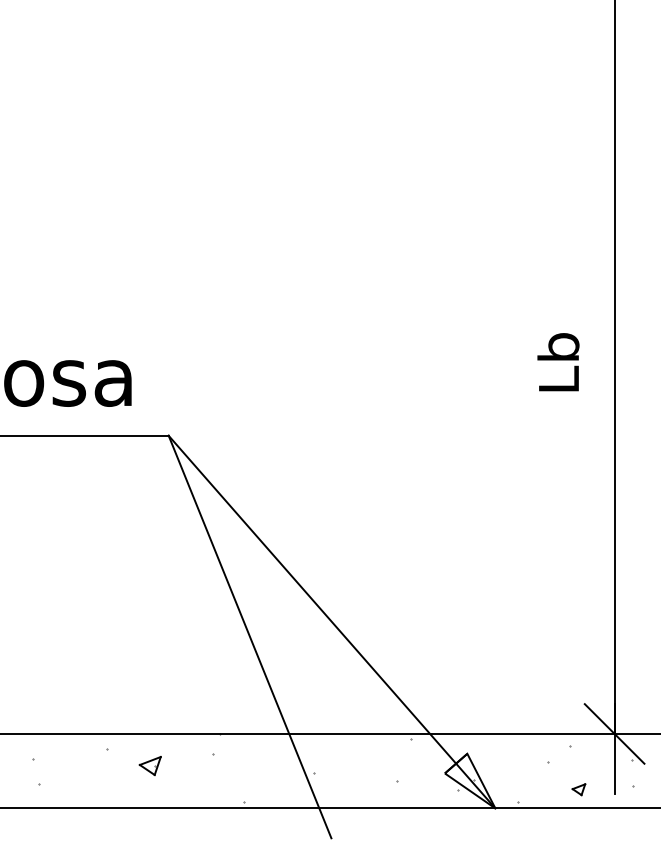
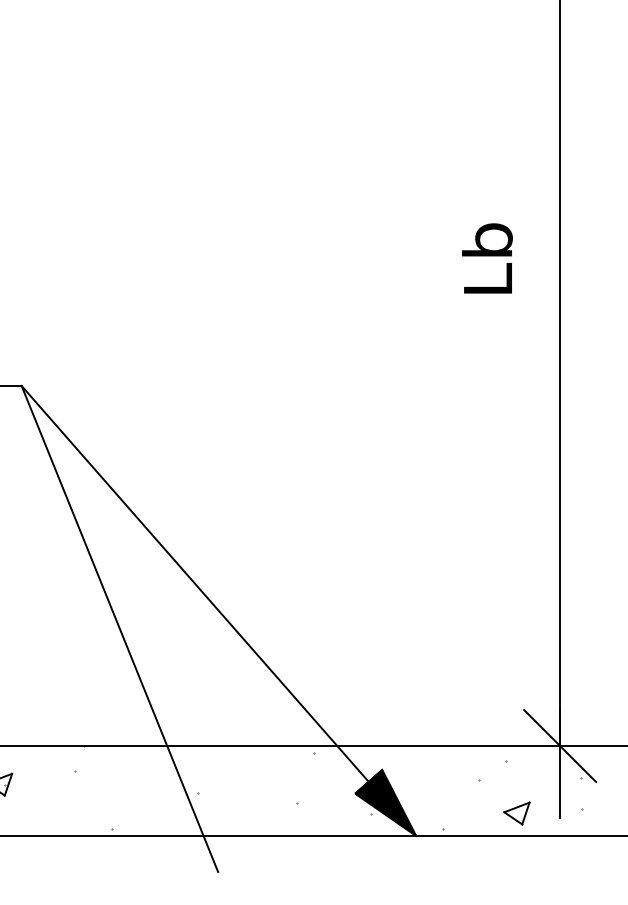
text: (558, 362) -> (487, 258), moved
fill: (469, 780) -> (384, 802), added
part: (578, 789) -> (516, 813), size x1.67

